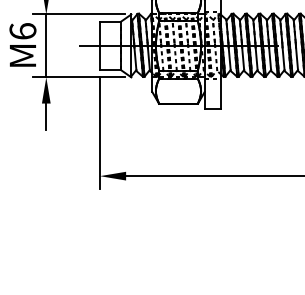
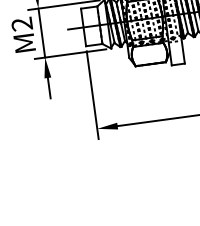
text: (22, 31) -> (21, 24), 6 -> 2

